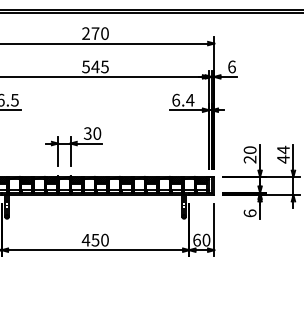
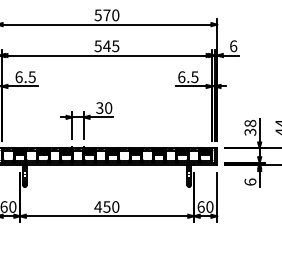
text: (85, 33) -> (97, 15), 270 -> 570
text: (190, 100) -> (195, 77), 6.4 -> 6.5
text: (250, 154) -> (250, 127), 20 -> 38

